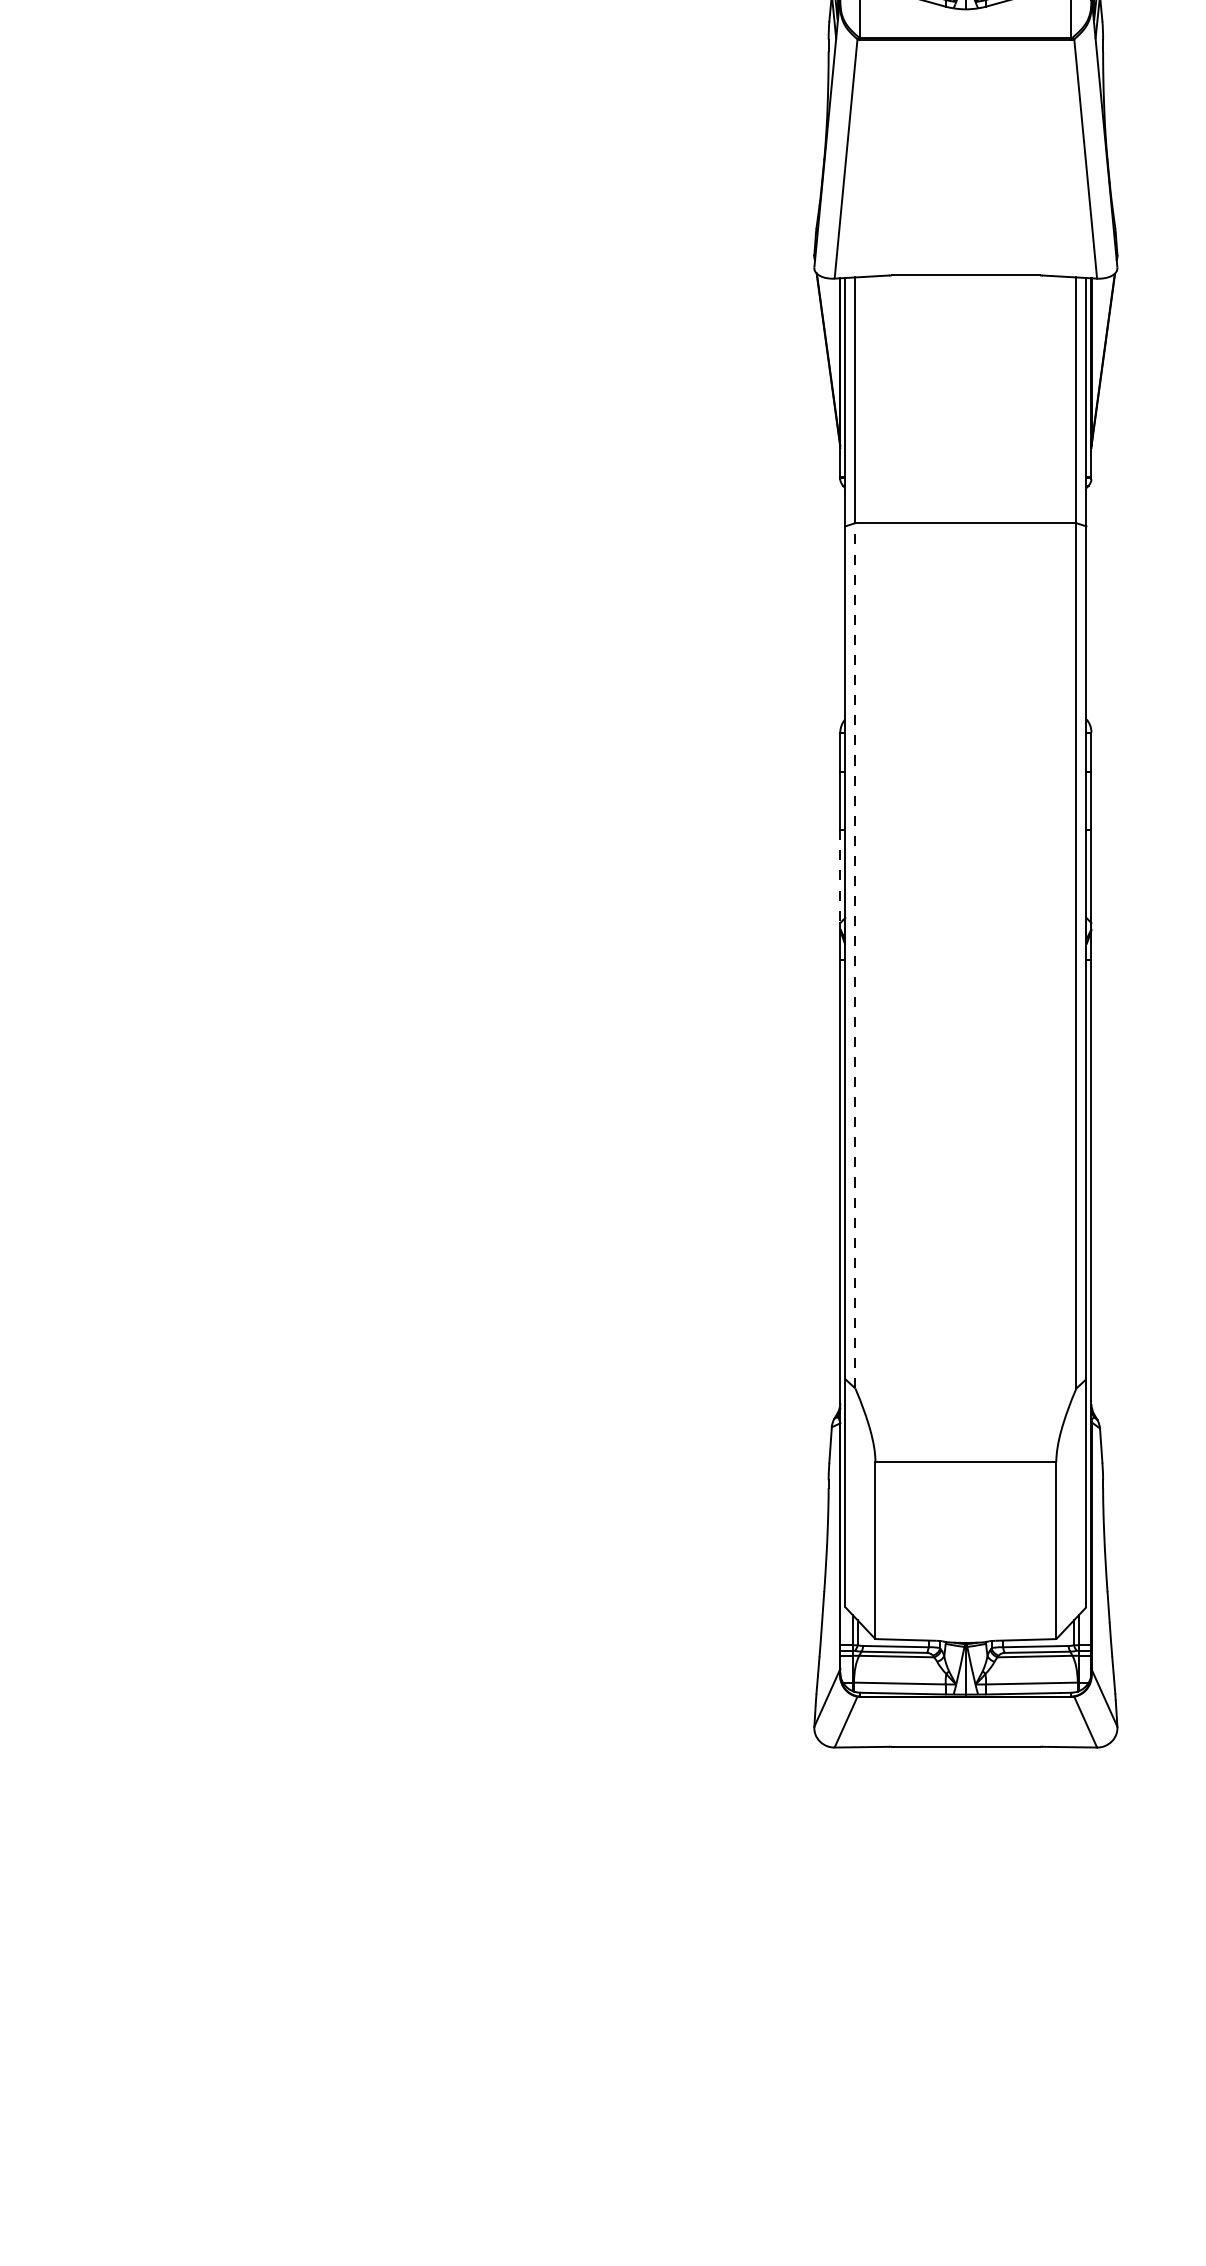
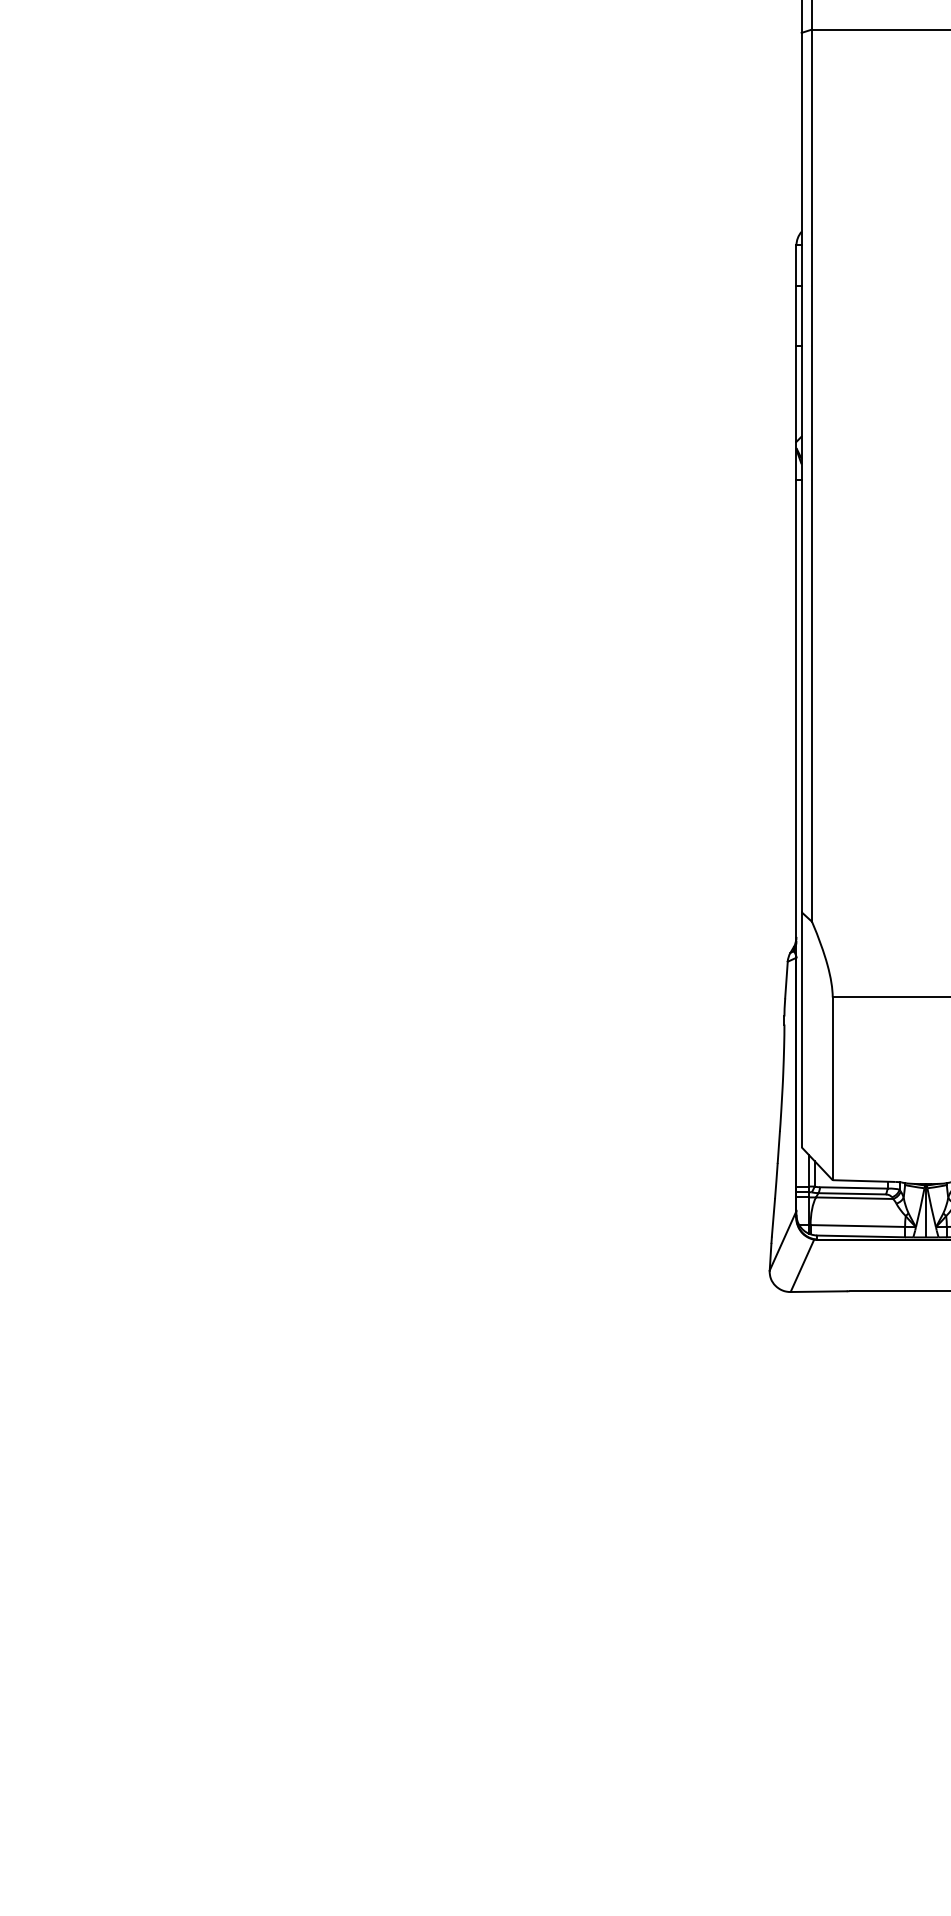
line: (840, 877) -> (796, 394), dashed -> solid
line: (855, 955) -> (812, 475), dashed -> solid

